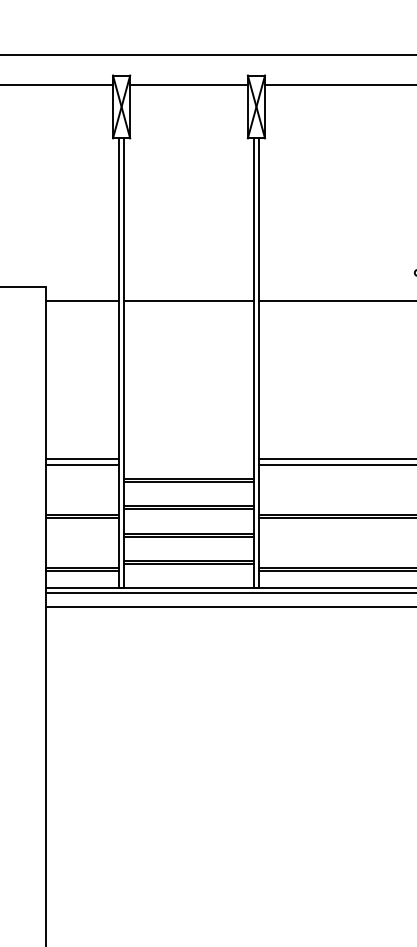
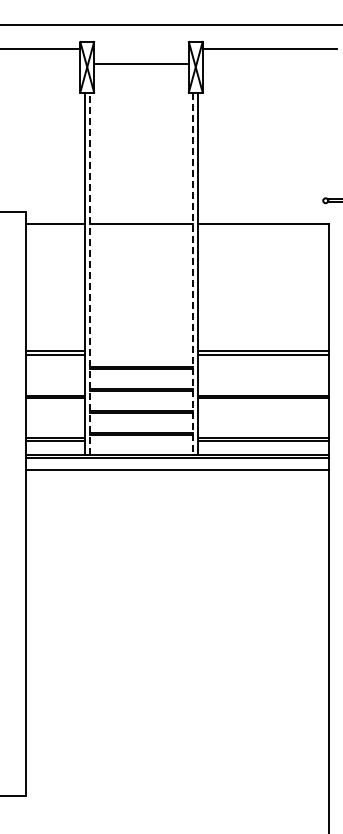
line: (189, 84) -> (141, 64), moved
line: (124, 363) -> (89, 273), solid -> dashed
line: (253, 364) -> (193, 274), solid -> dashed

